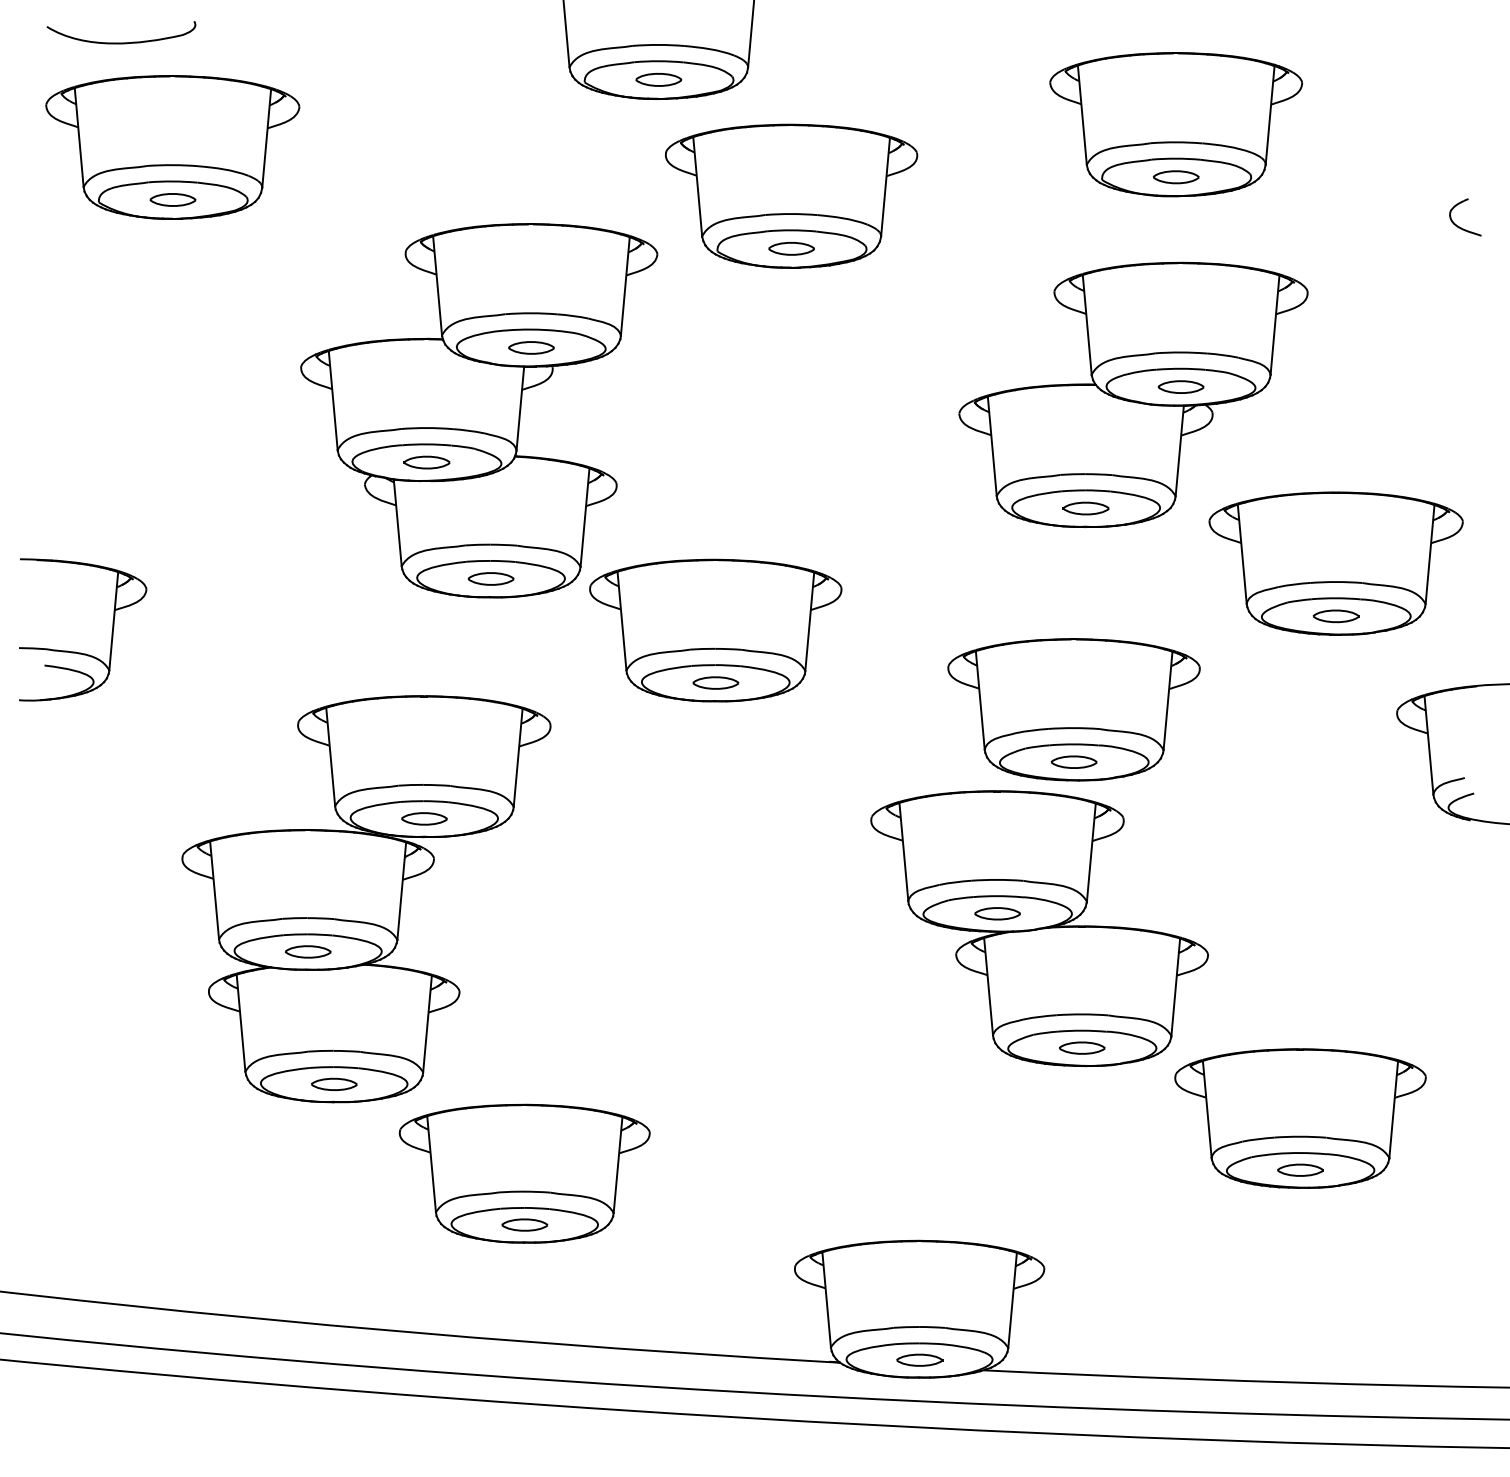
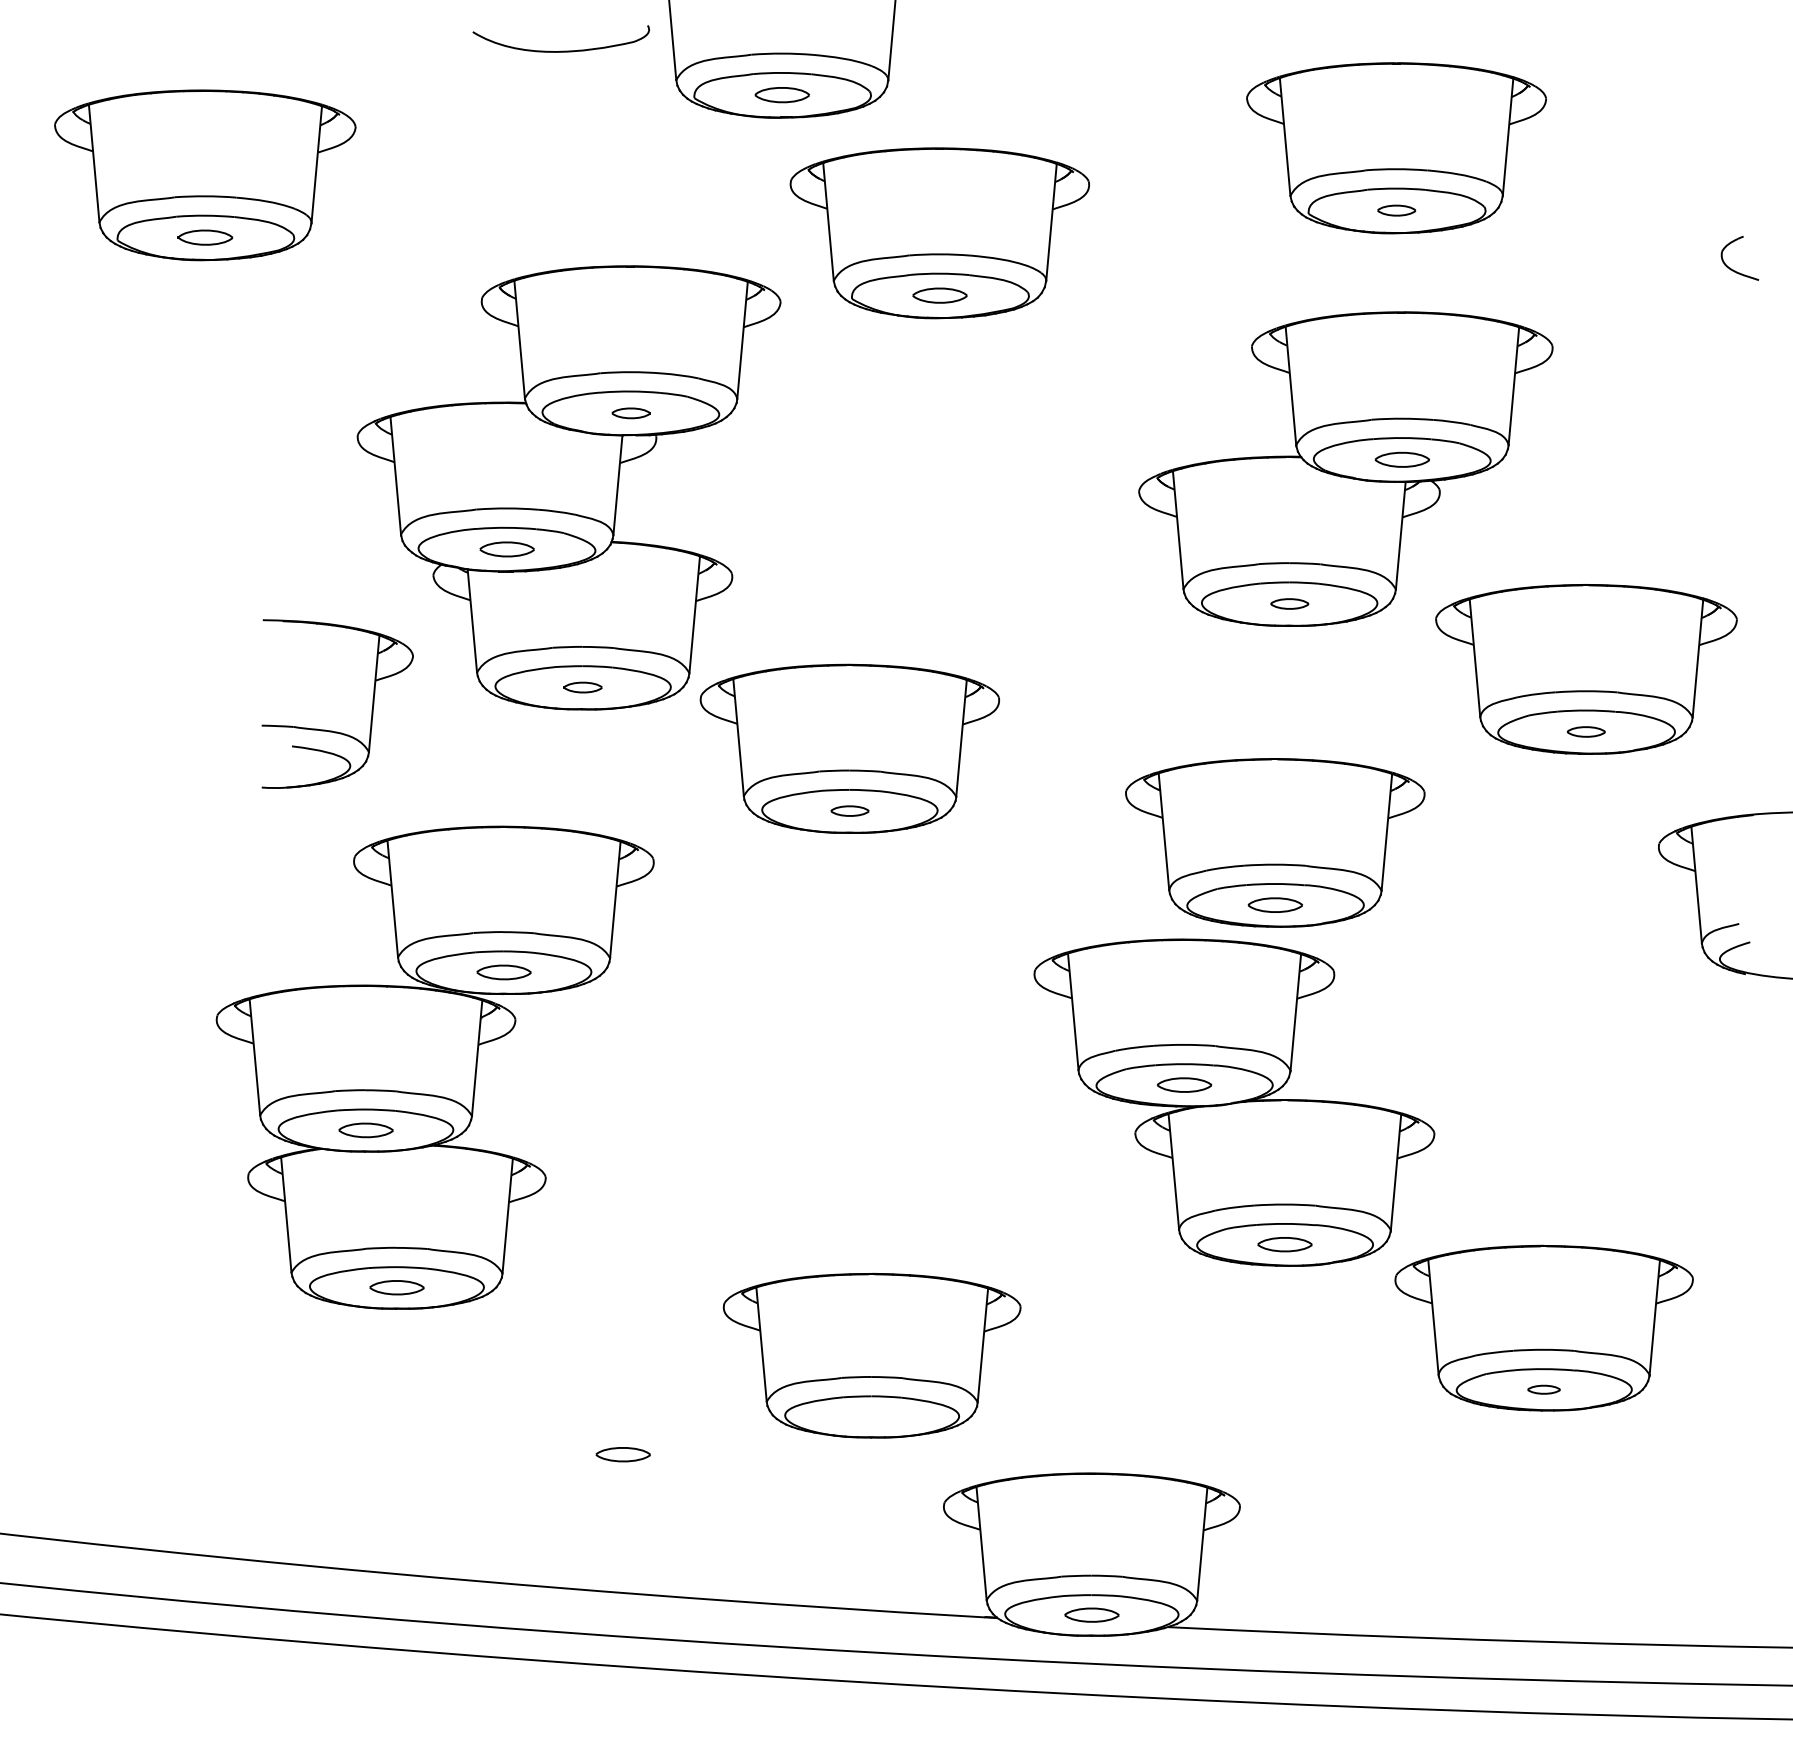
curve: (120, 42) -> (560, 50), moved
part: (1176, 177) -> (1396, 210), size x0.7
part: (530, 348) -> (630, 413), size x0.7
part: (1086, 508) -> (1289, 603), size x0.7
part: (490, 578) -> (582, 687), size x0.7
part: (1335, 615) -> (1585, 731), size x0.7
part: (78, 652) -> (332, 730), moved
part: (715, 682) -> (849, 810), size x0.7
part: (1299, 1170) -> (1543, 1389), size x0.6
part: (524, 1173) -> (871, 1355), moved

